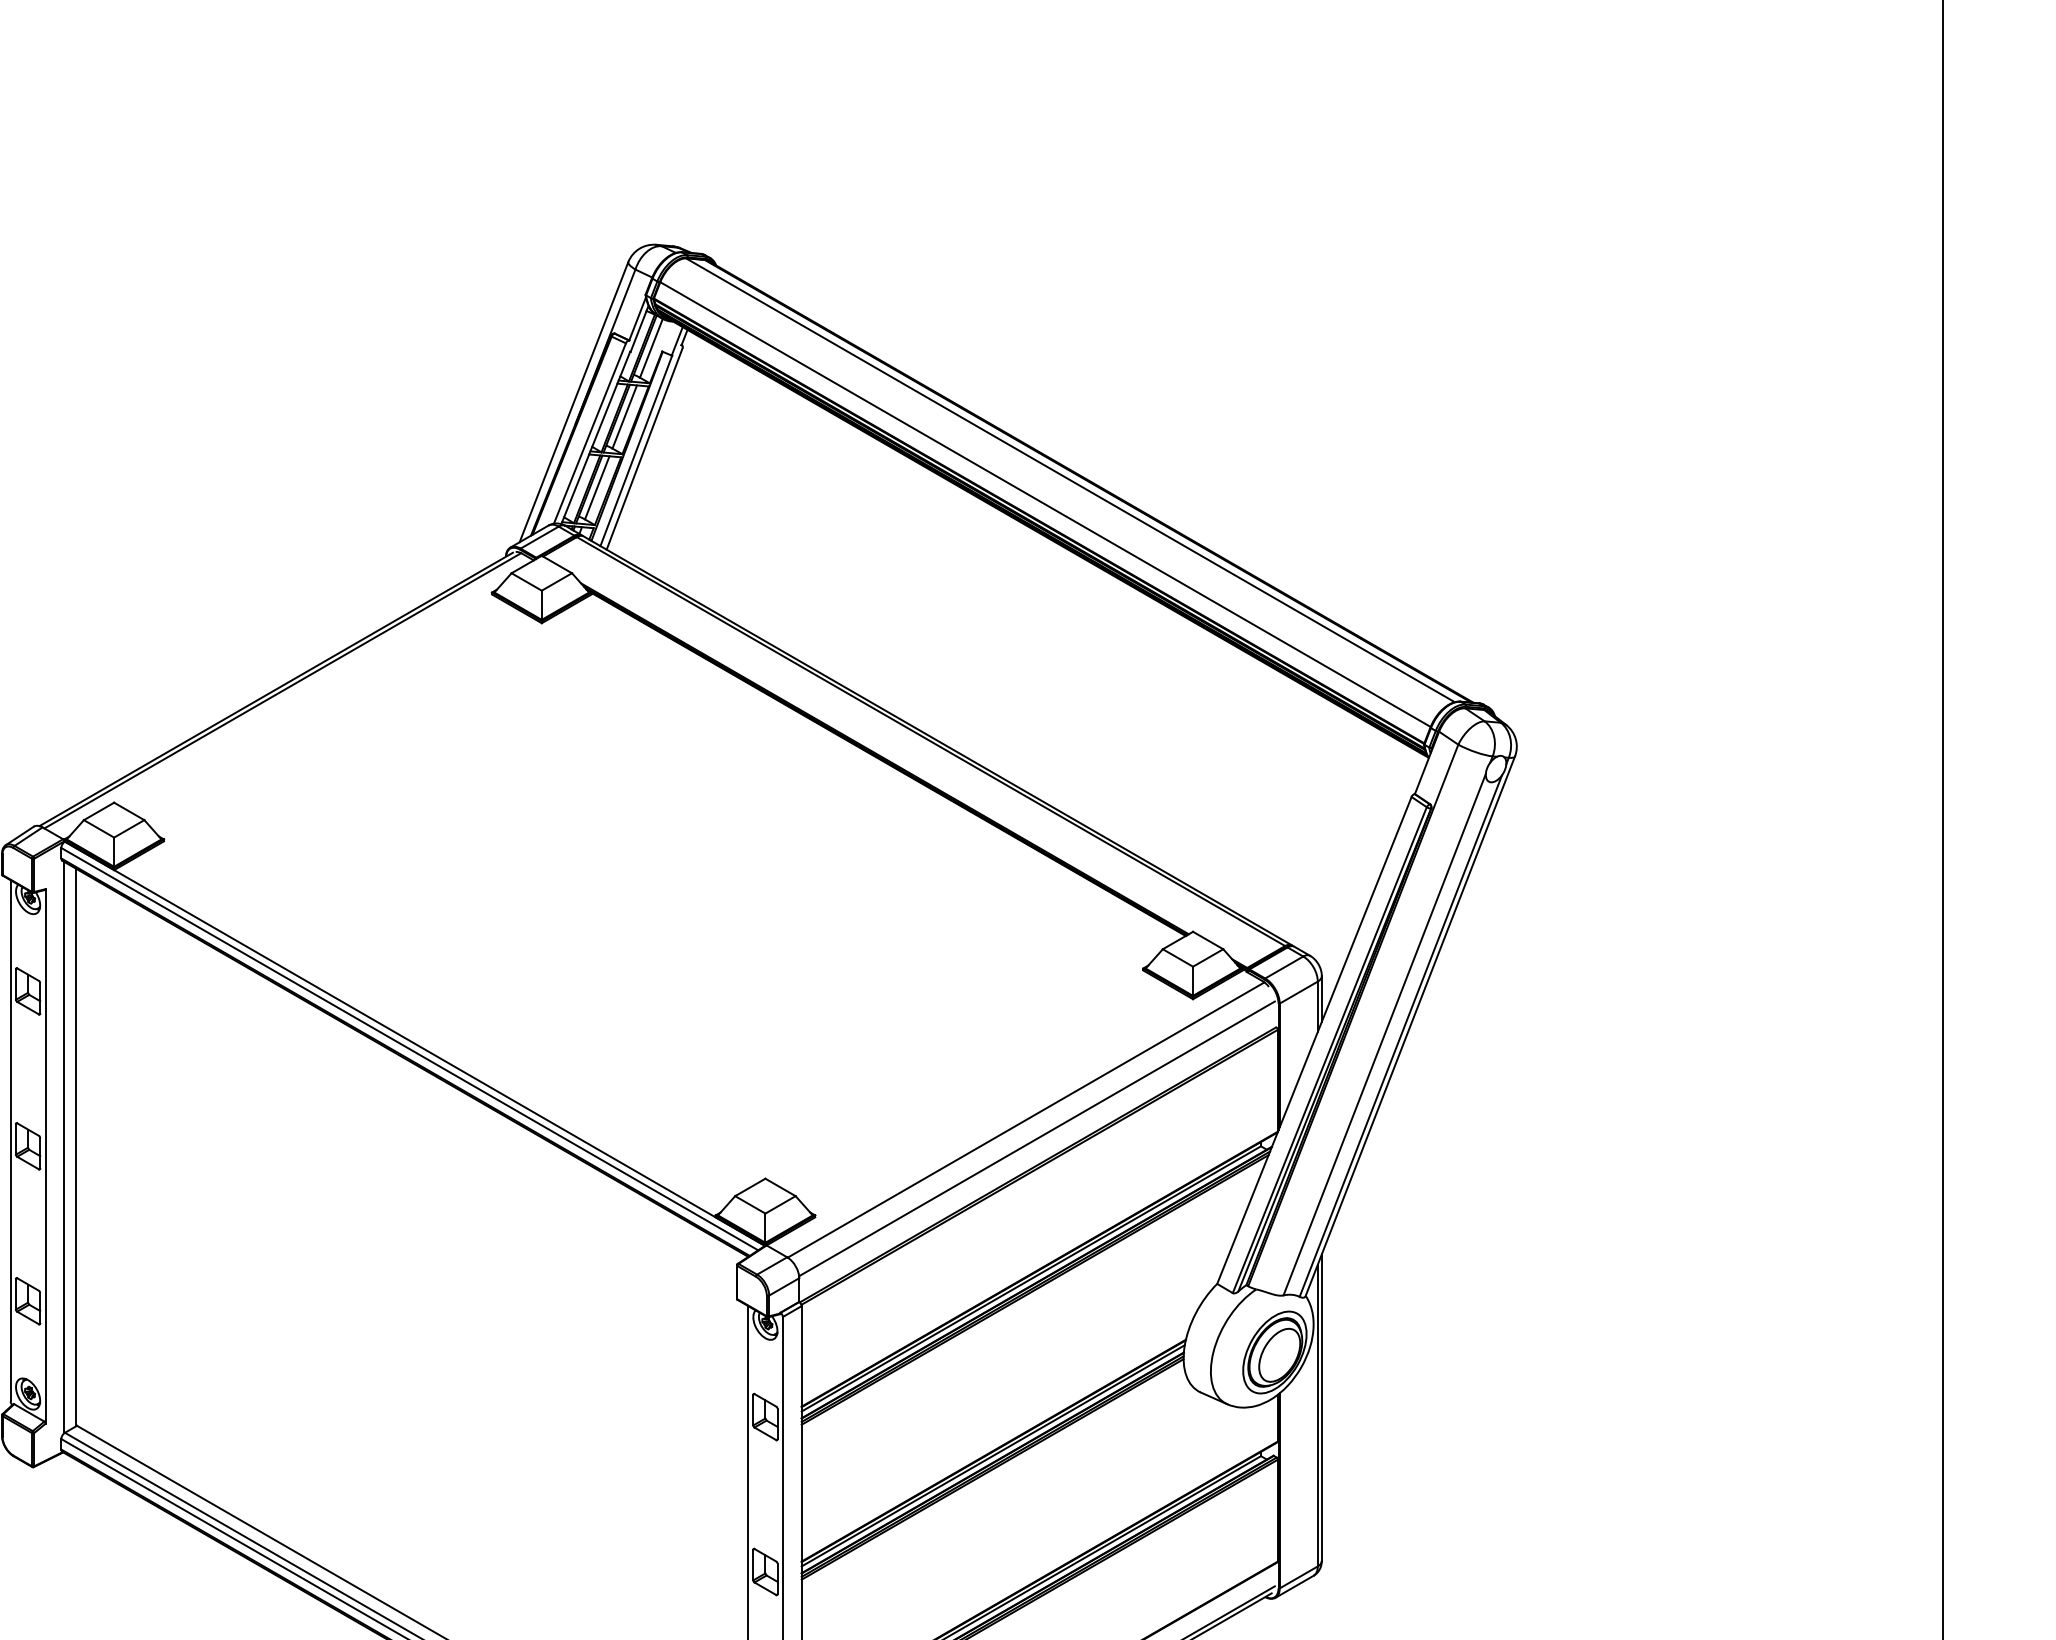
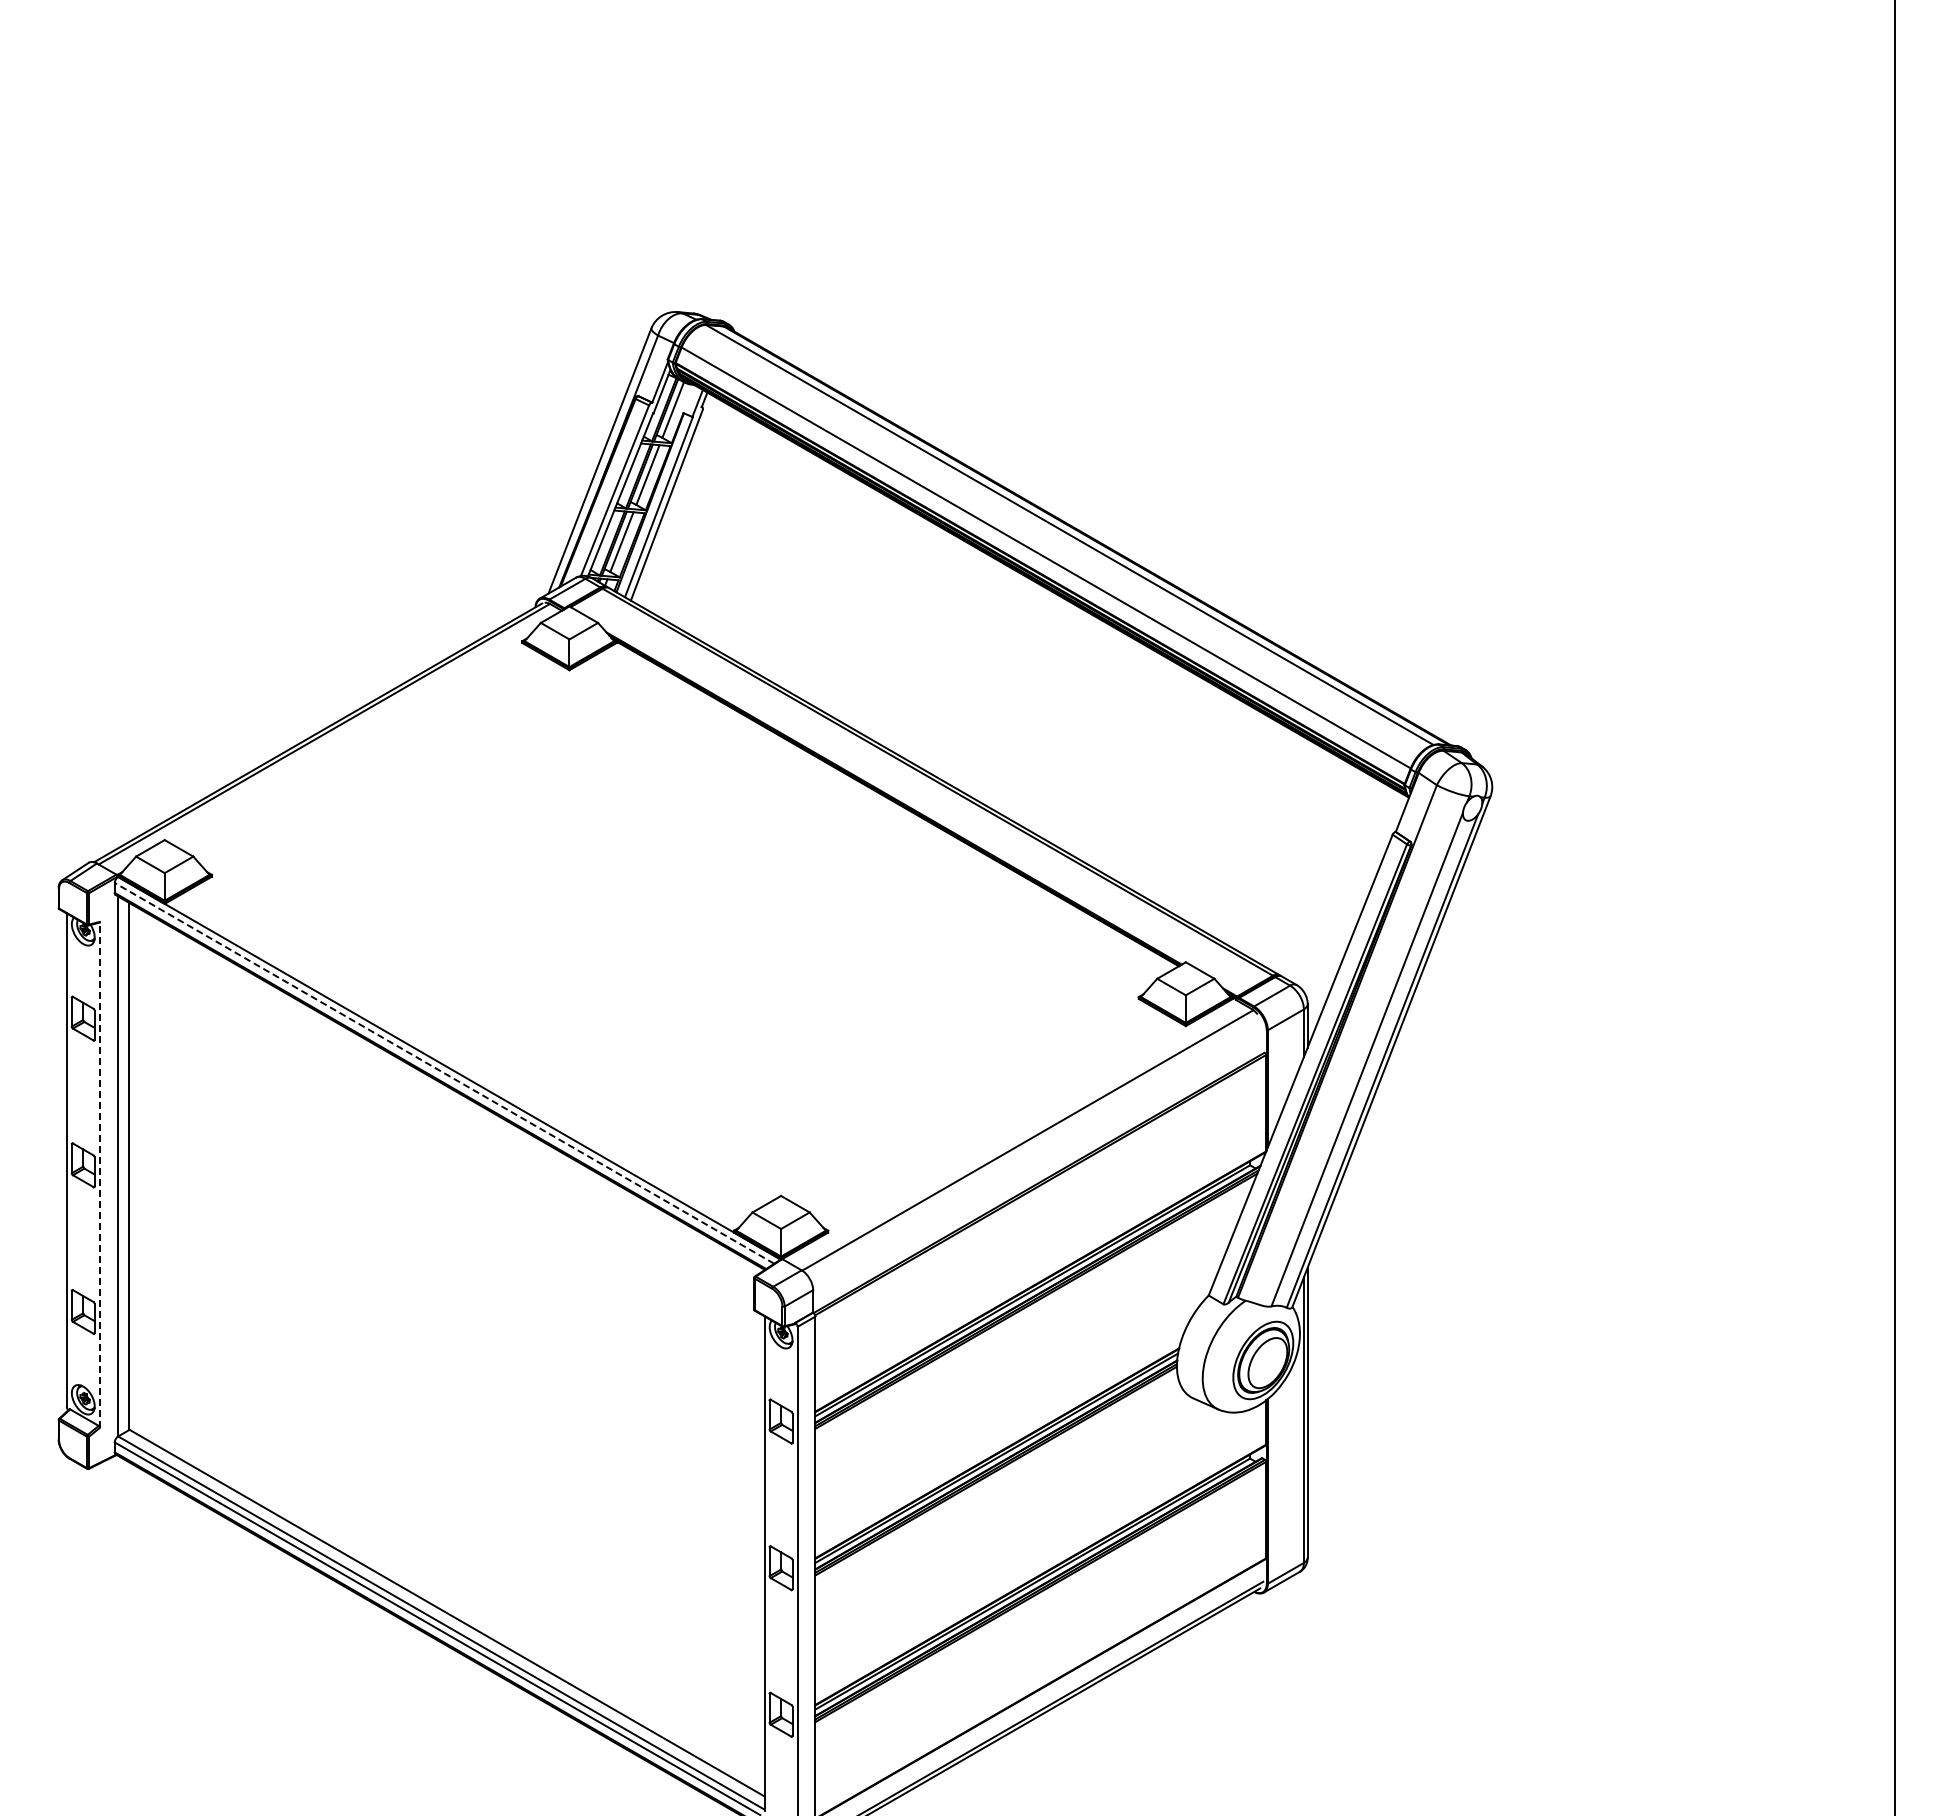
line: (409, 1049) -> (444, 1073), solid -> dashed
line: (1037, 1139) -> (1038, 1158), removed
line: (45, 1156) -> (99, 1174), solid -> dashed

